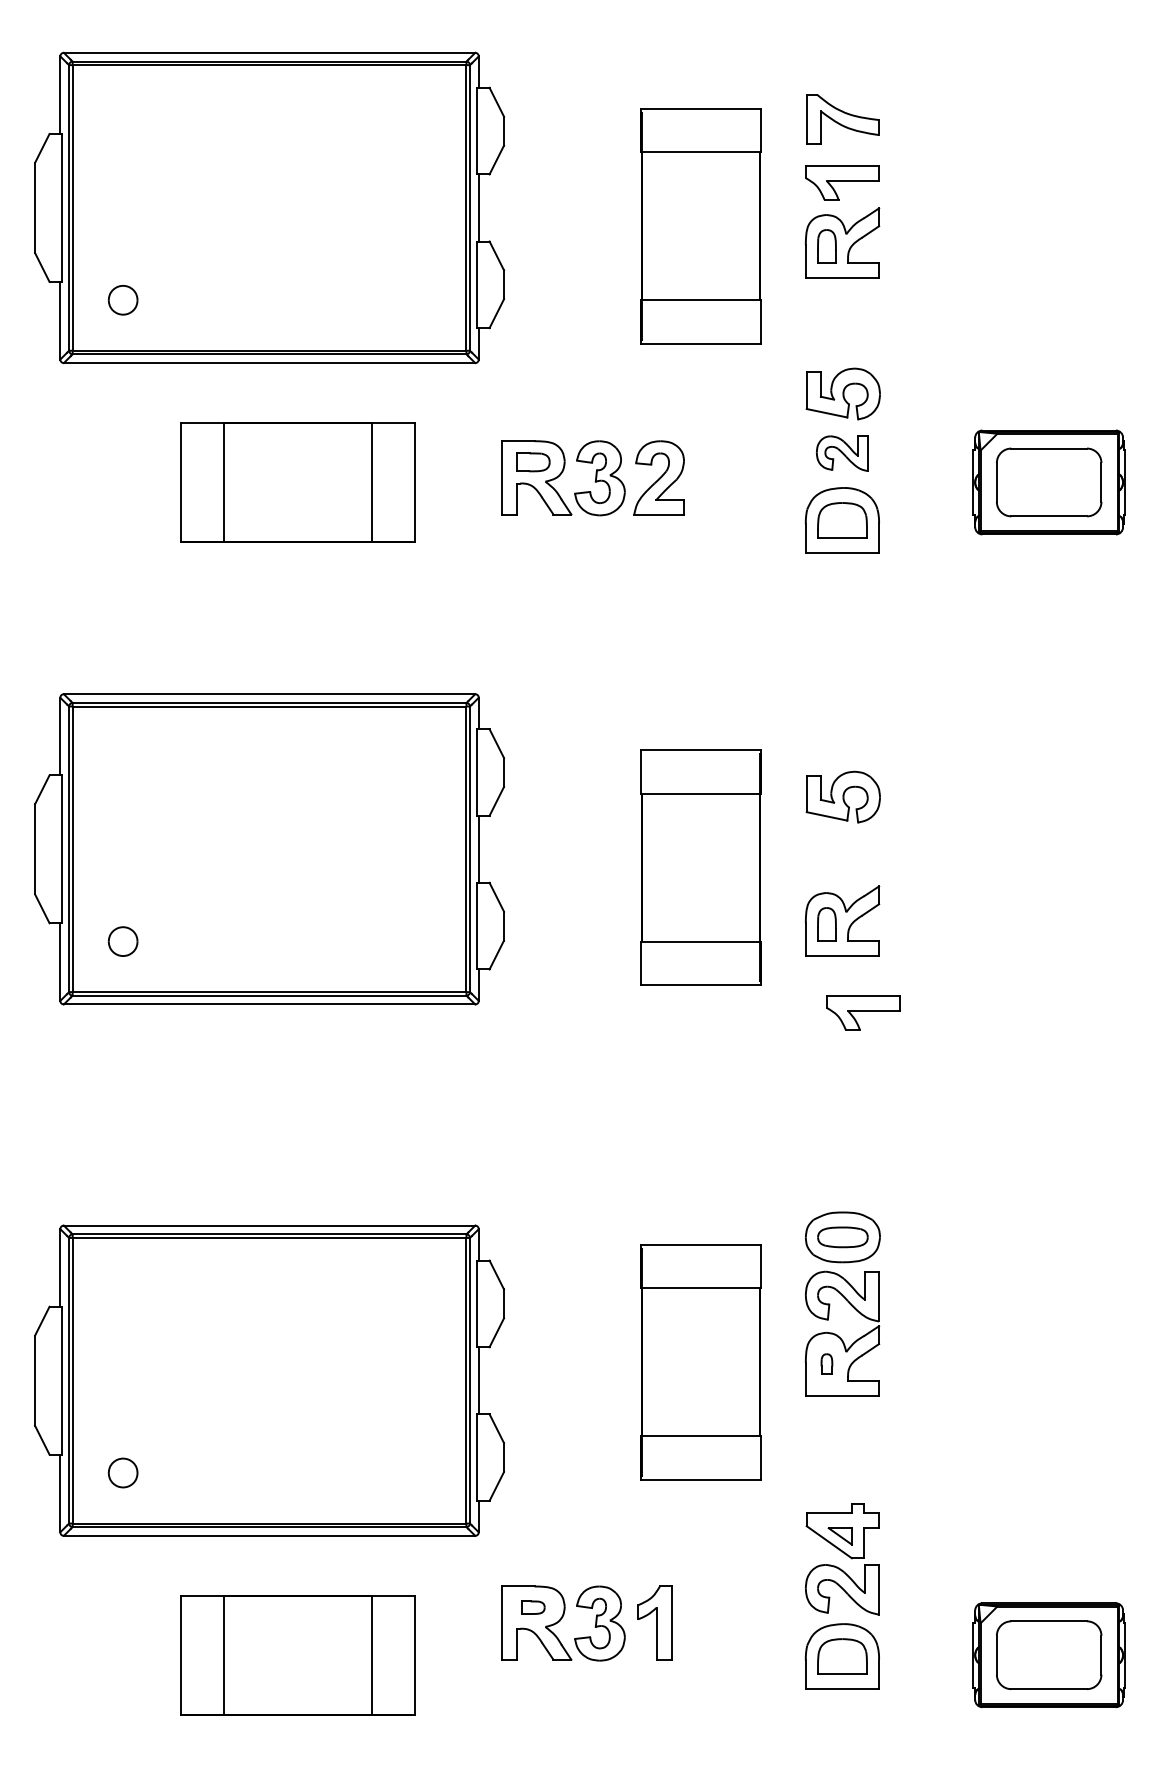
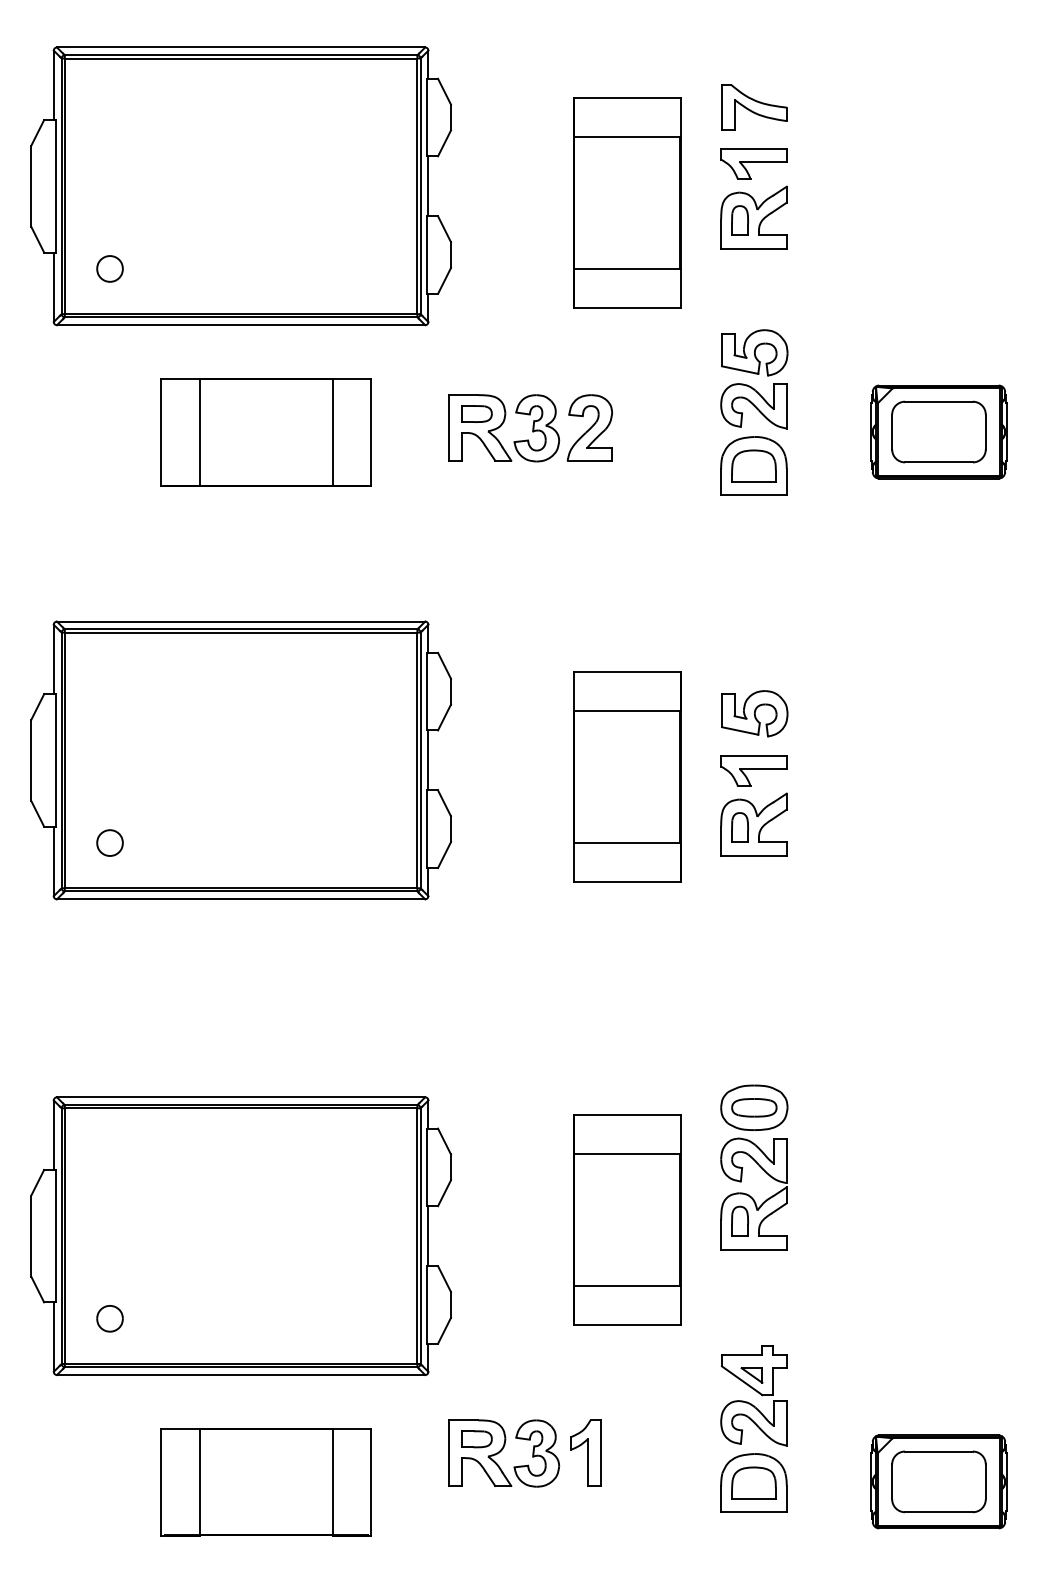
part: (841, 453) -> (753, 406), size x1.43
part: (863, 1012) -> (753, 770), moved
part: (826, 1363) -> (739, 1220), size x1.67
part: (532, 1607) -> (476, 1439), size x1.43

